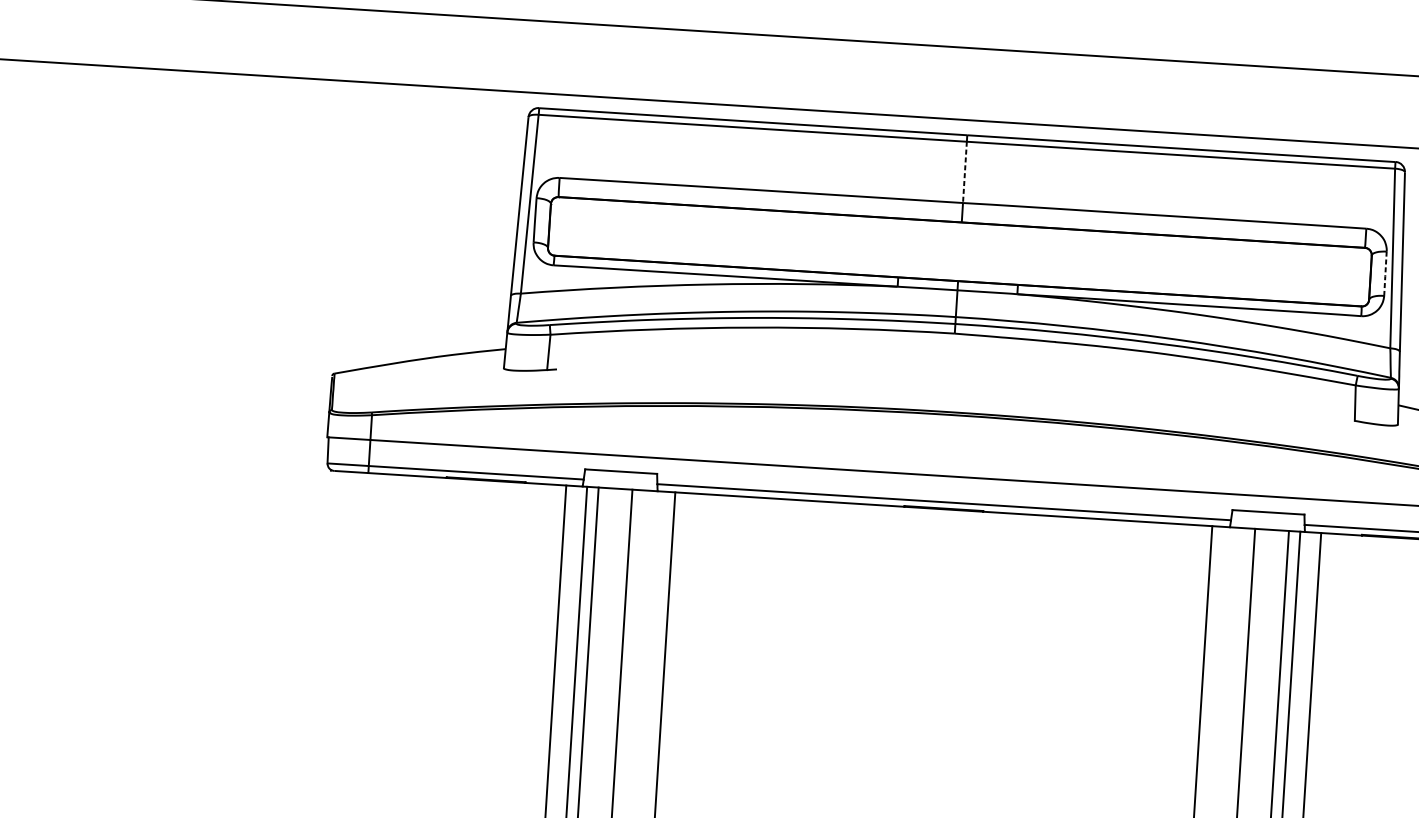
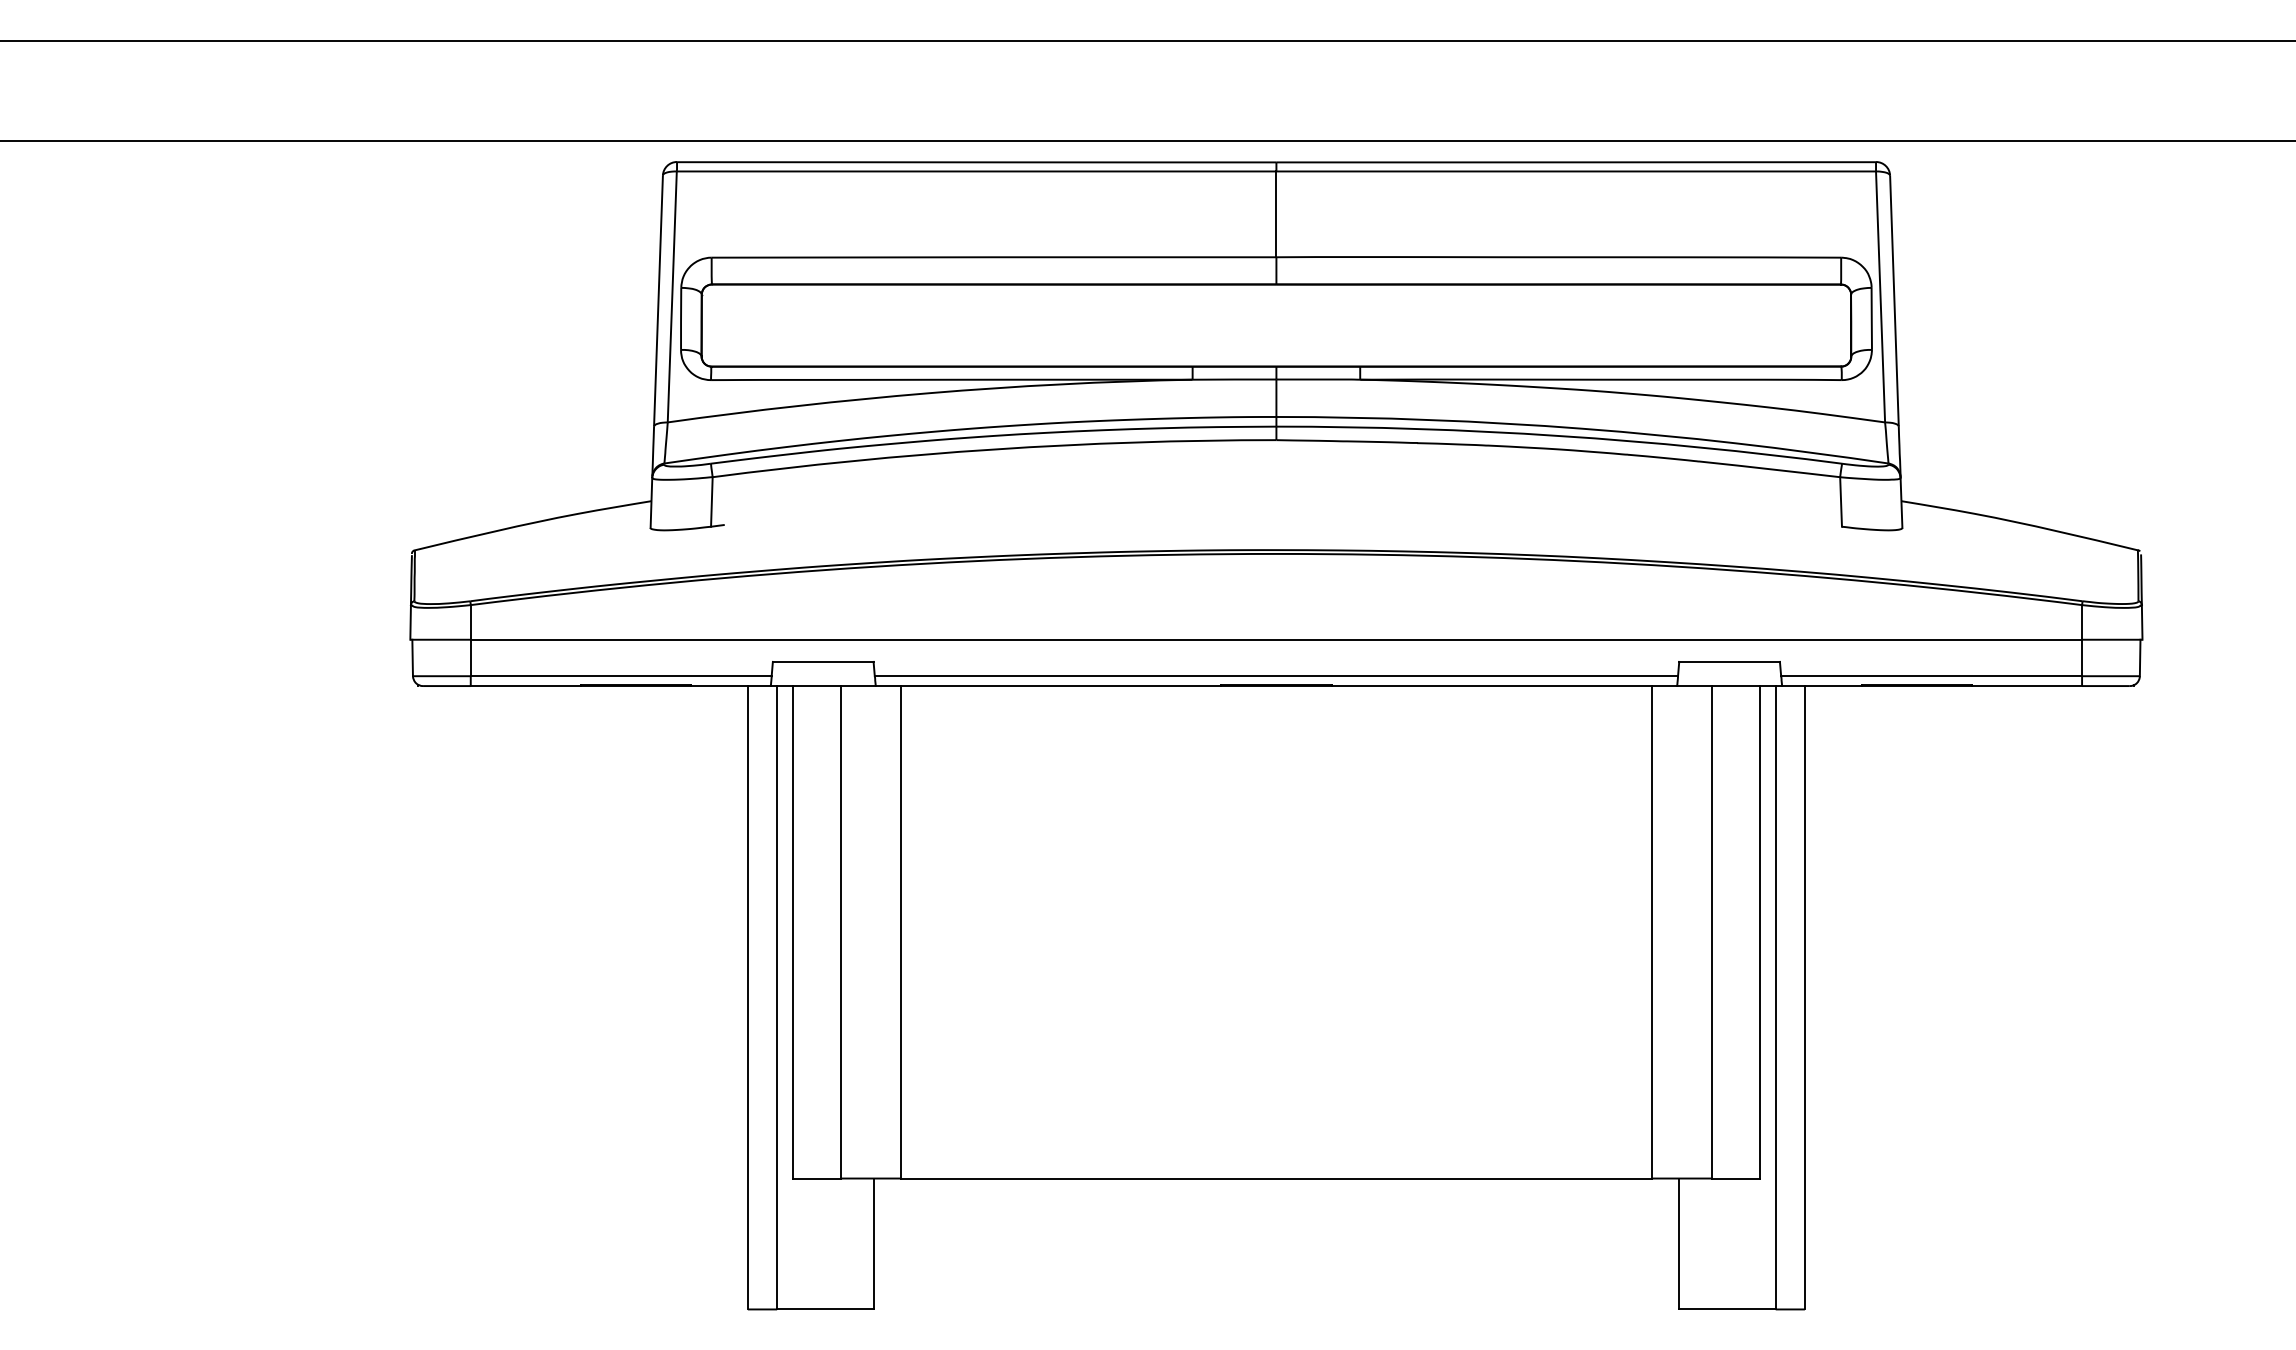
line: (964, 172) -> (1276, 214), dashed -> solid
line: (1385, 274) -> (1871, 319), dashed -> solid

